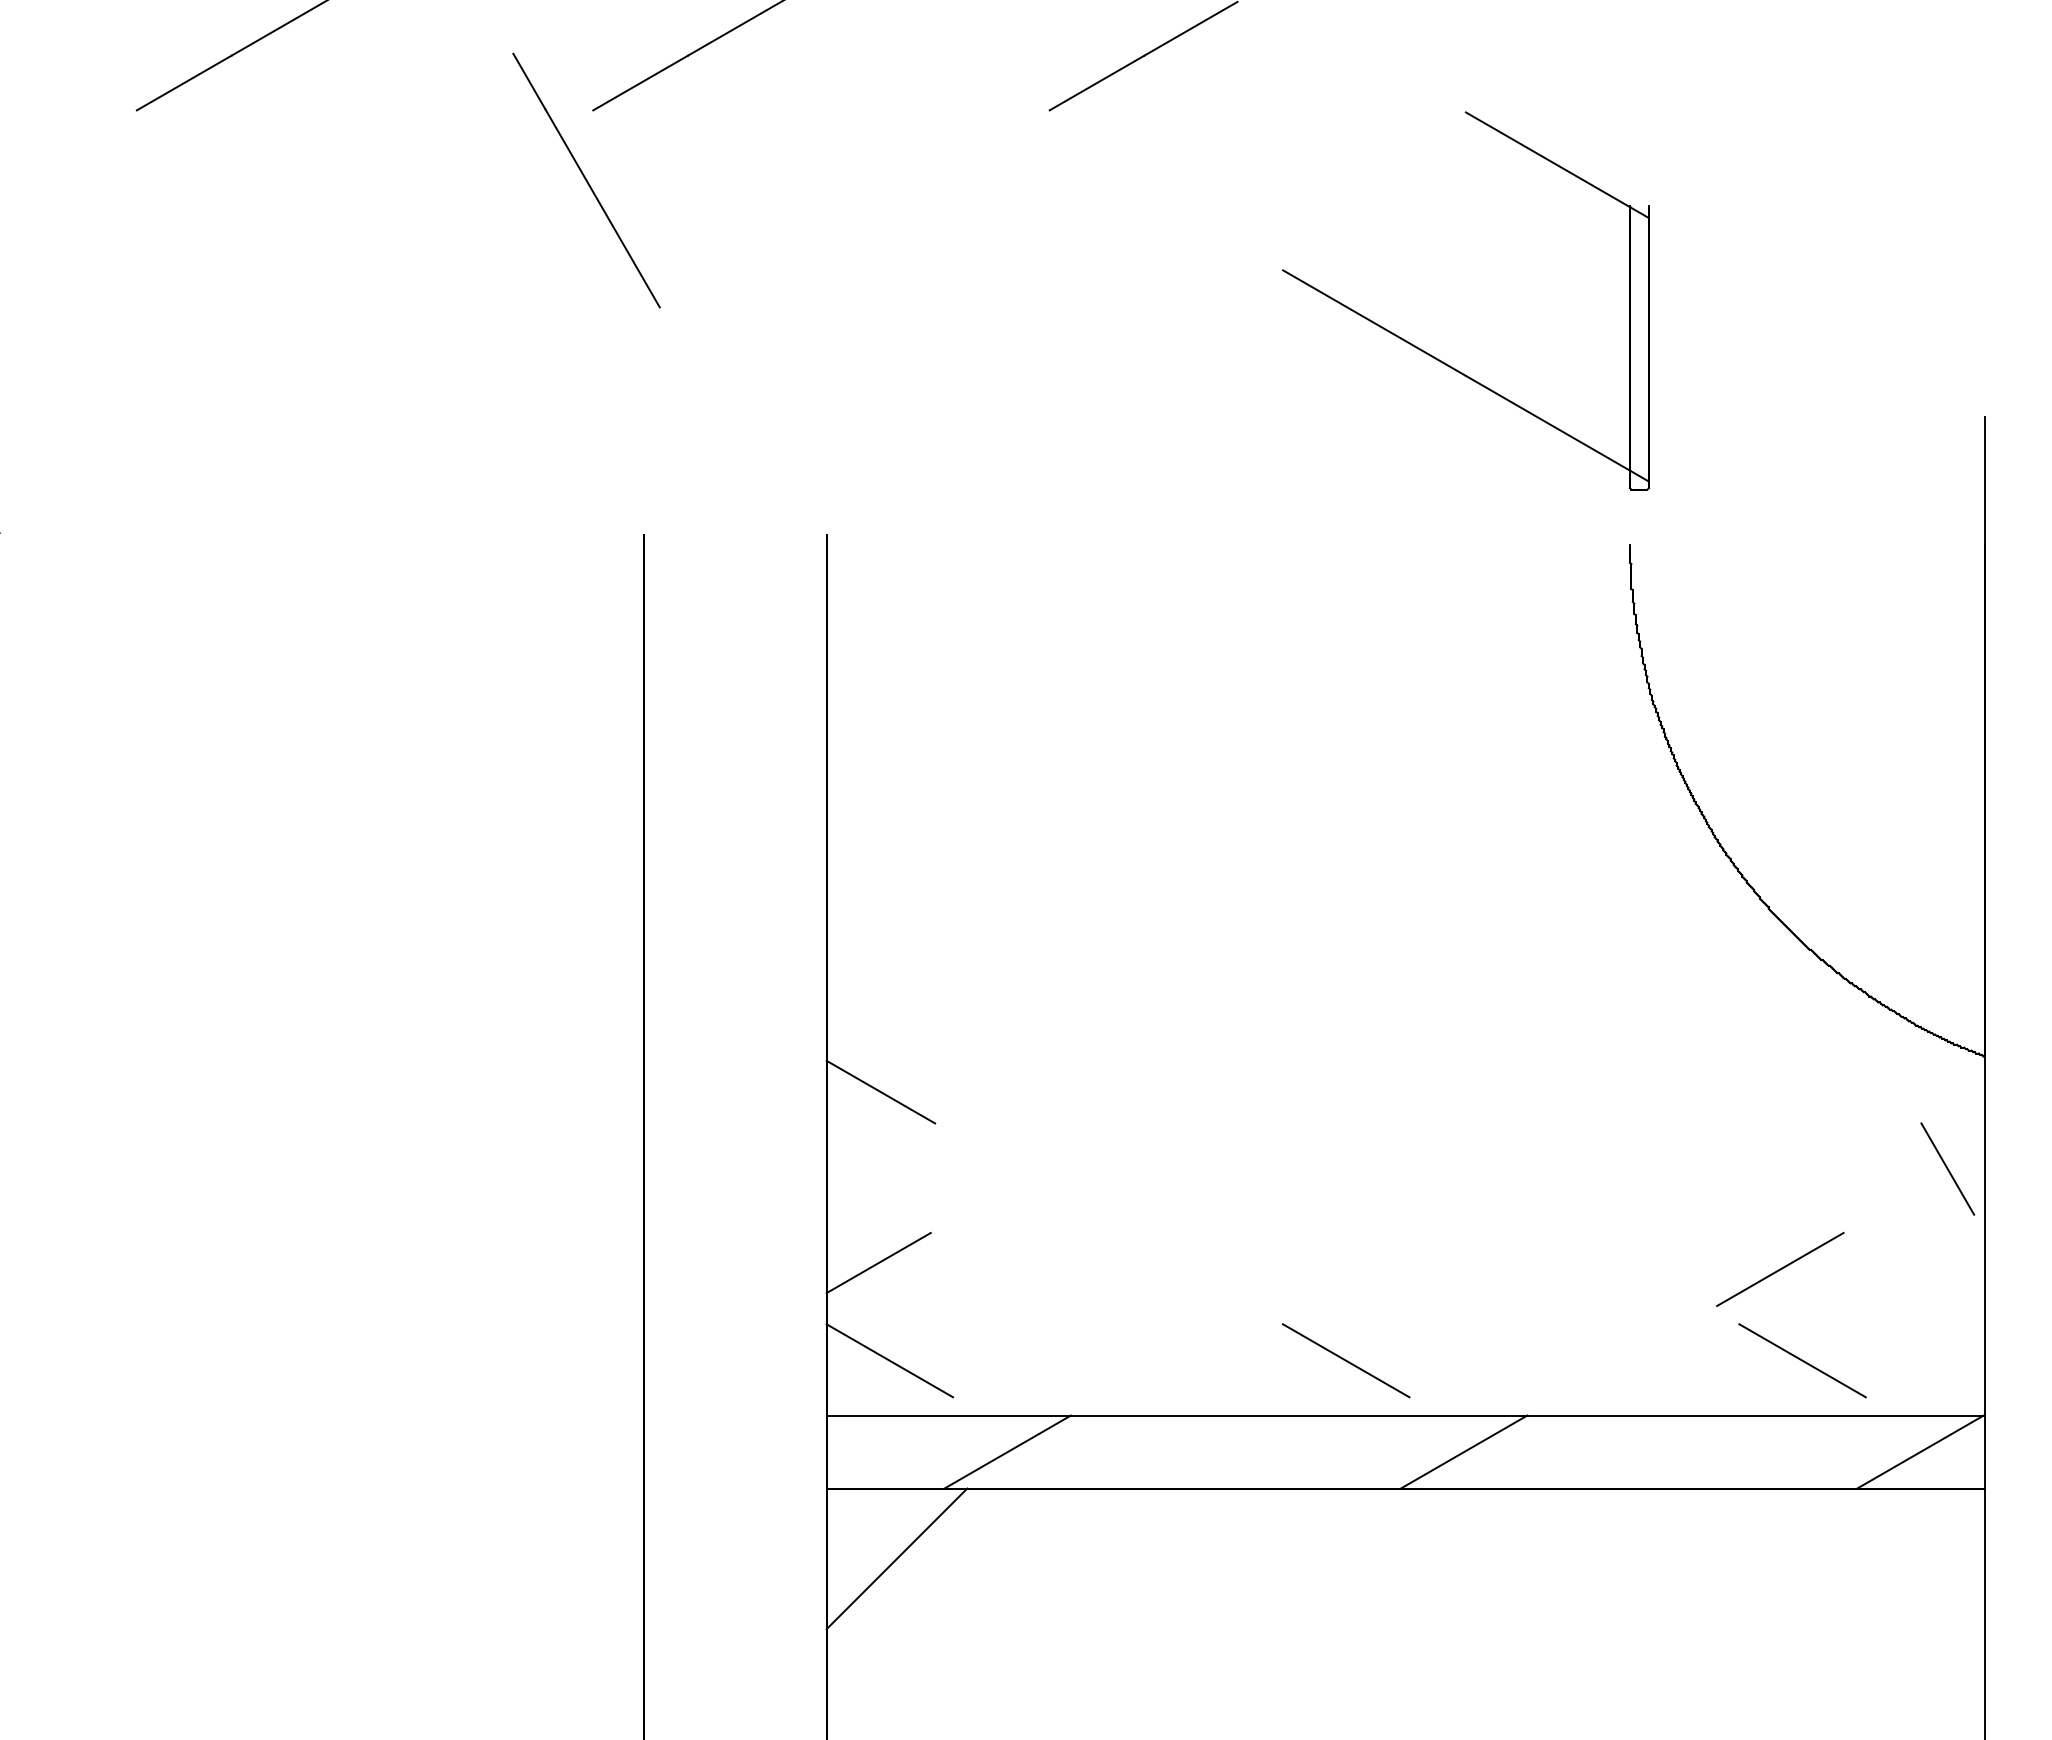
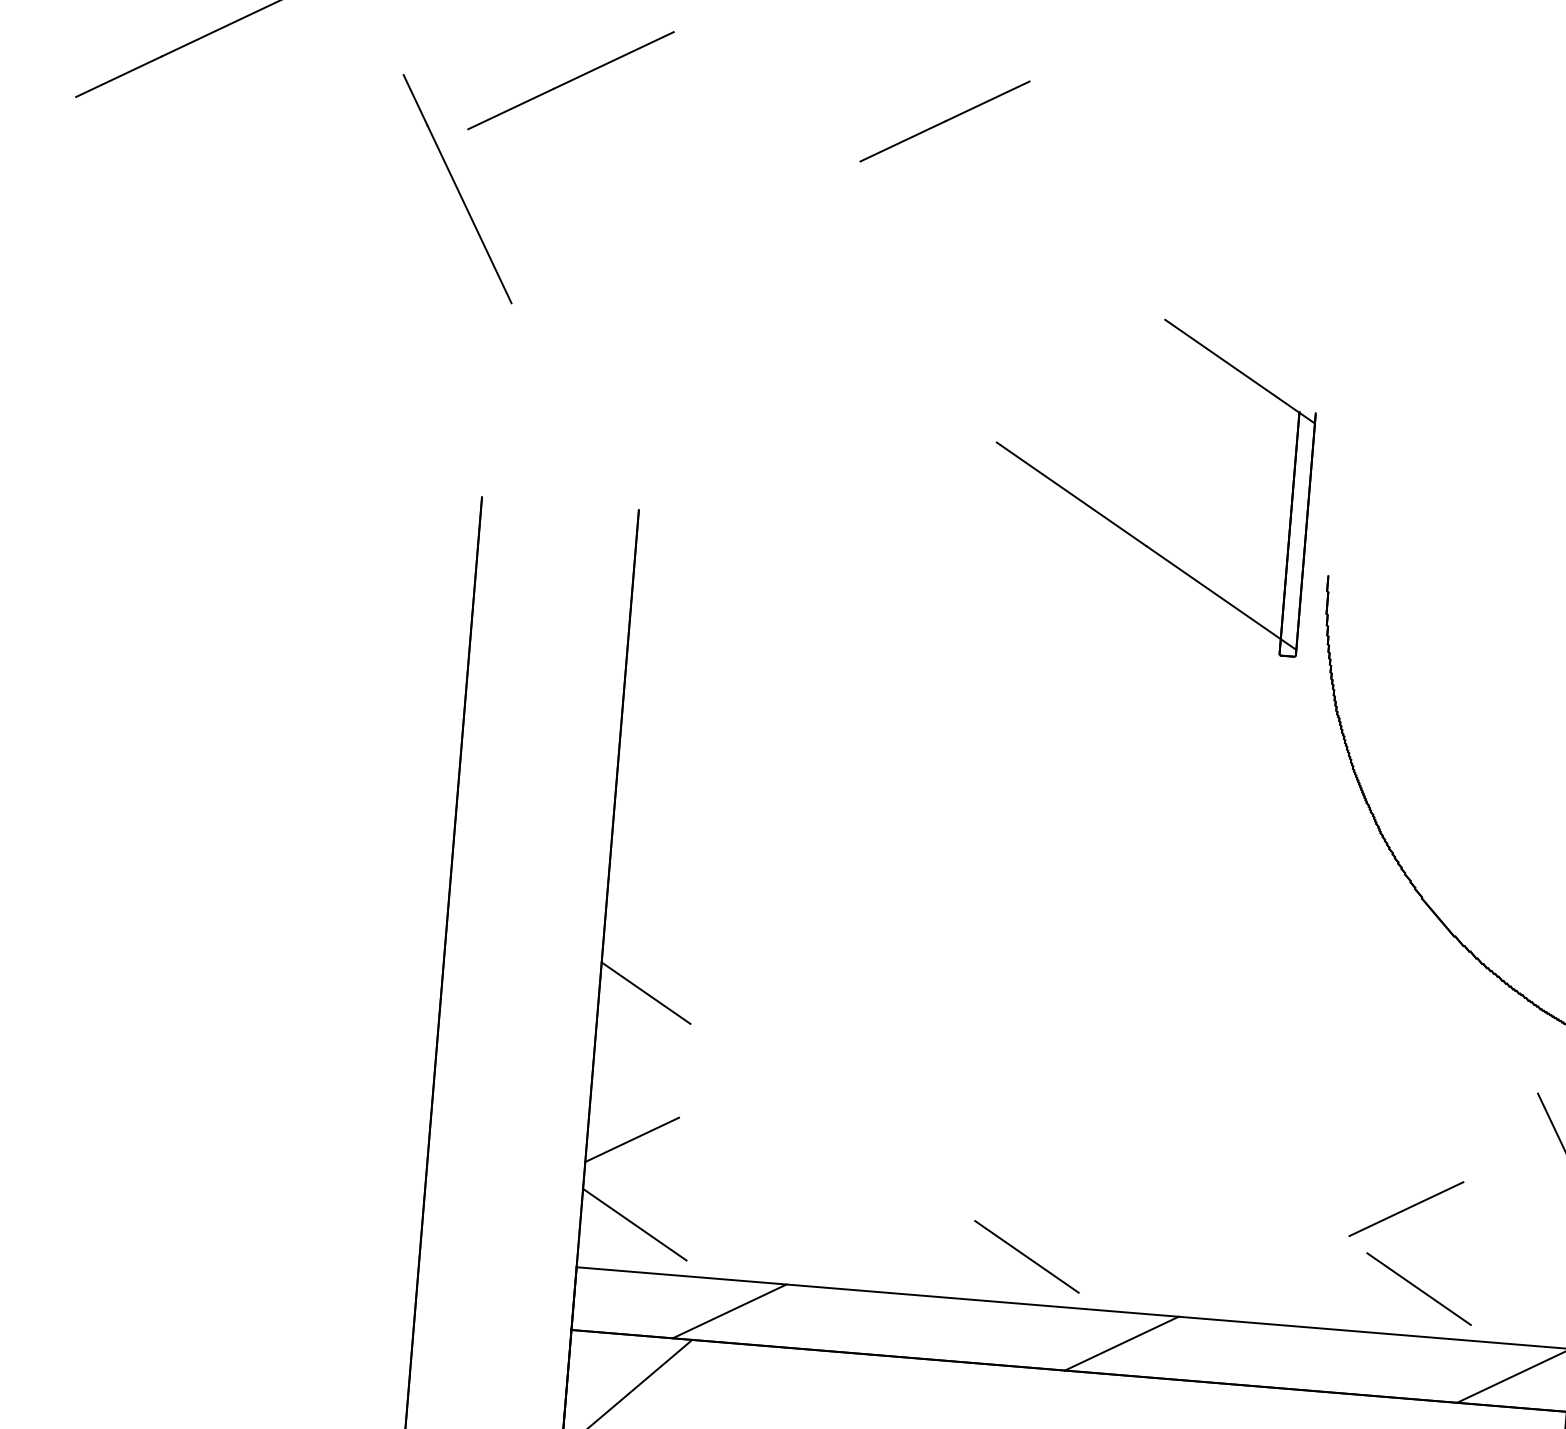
part: (1431, 354) -> (1118, 525), moved

